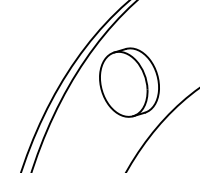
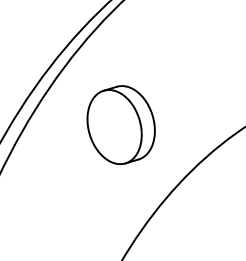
part: (129, 82) -> (121, 124), size x0.7

